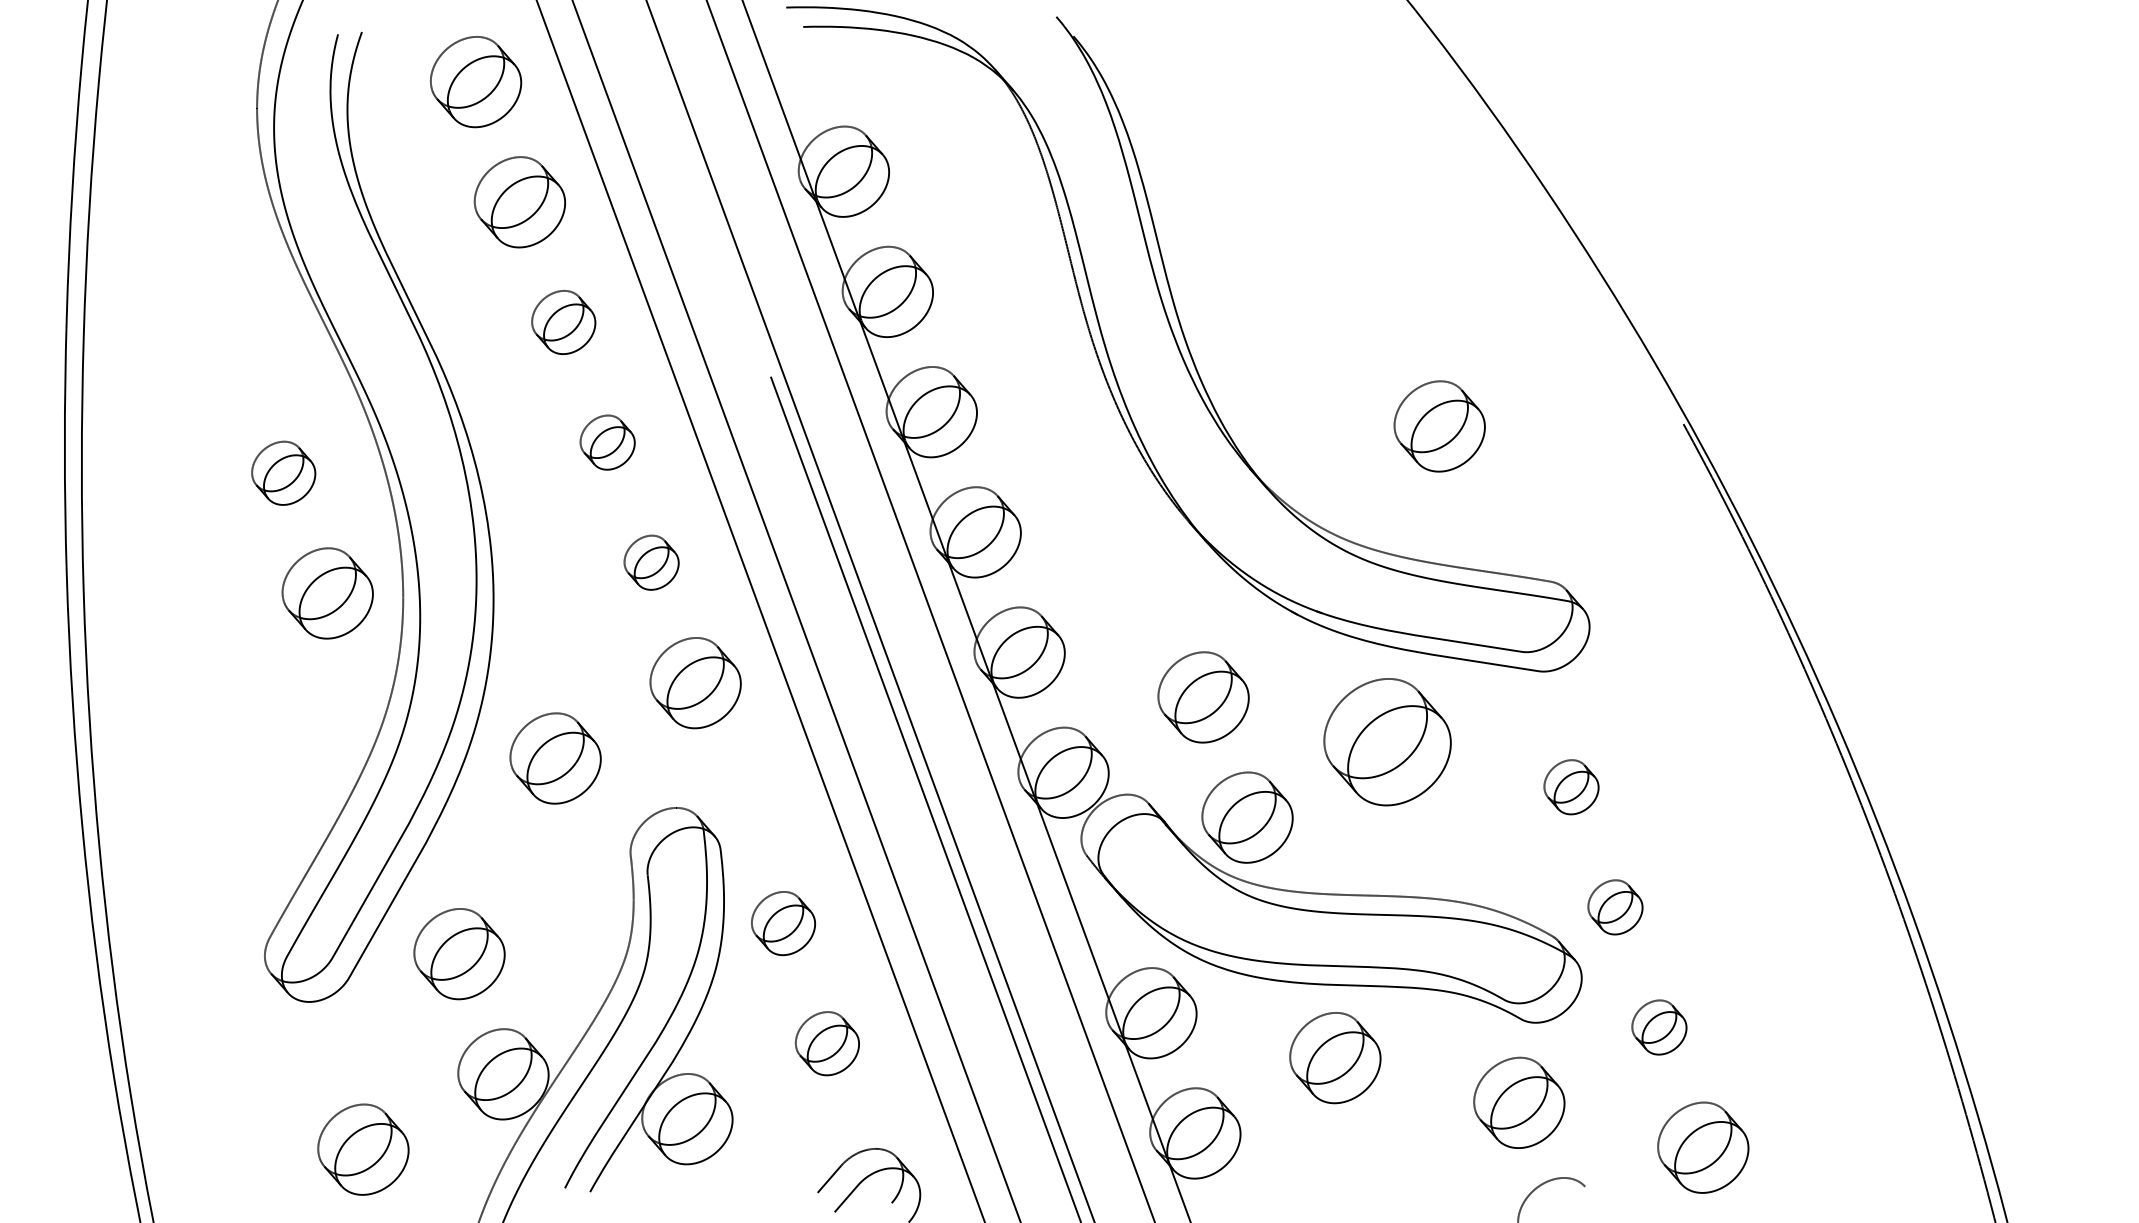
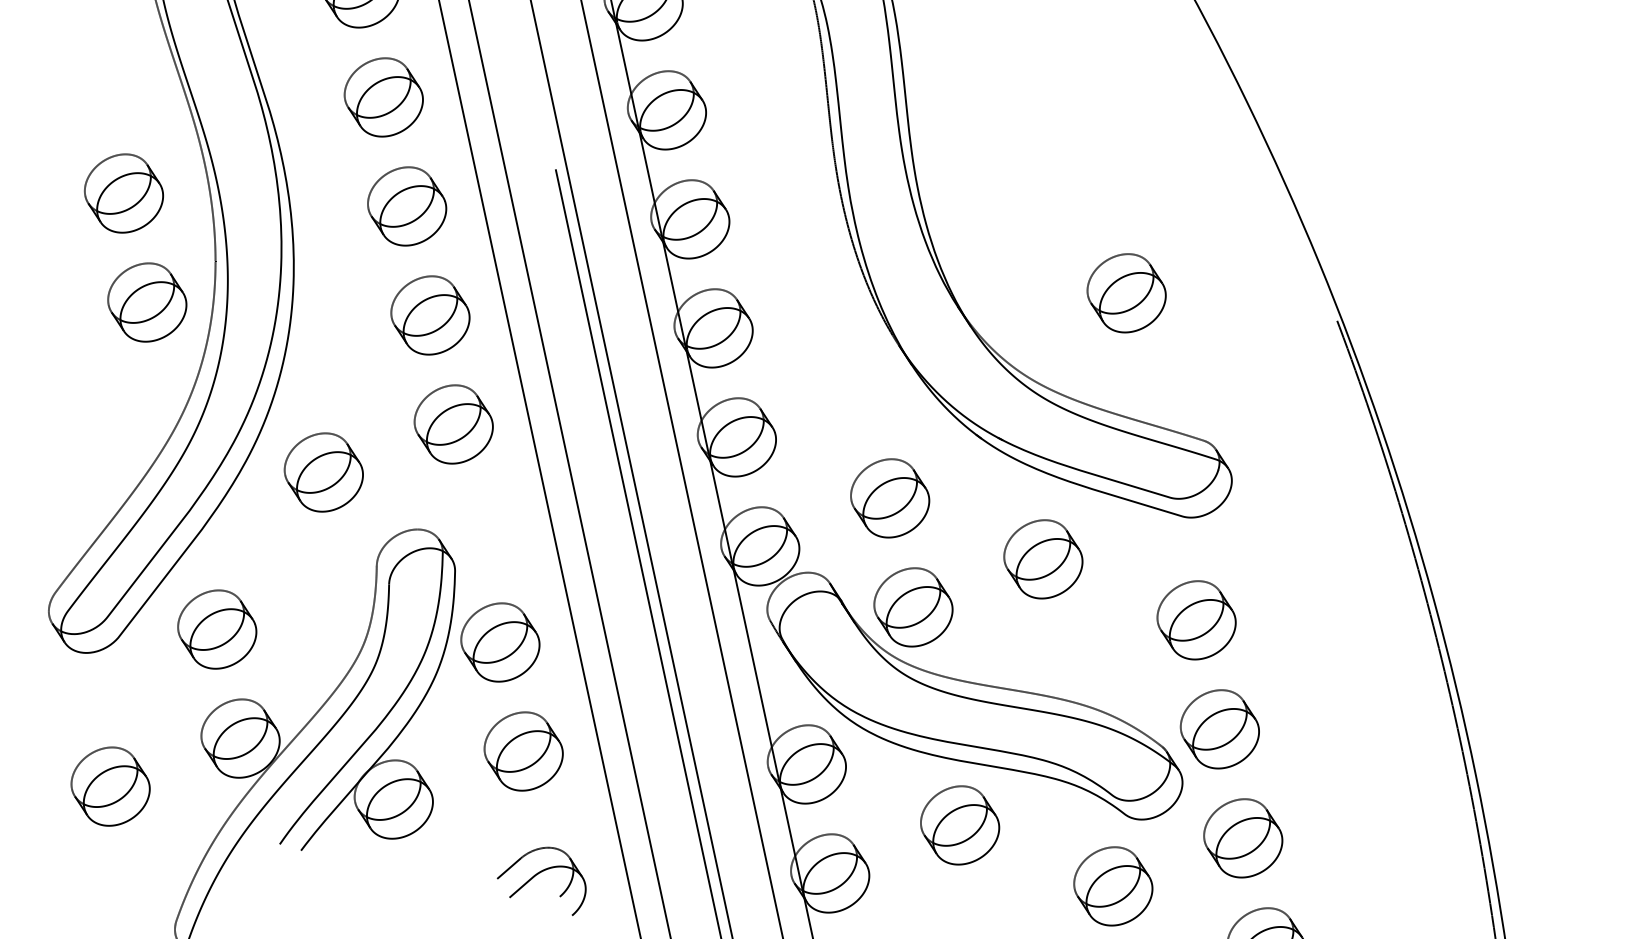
part: (563, 322) -> (383, 97), size x1.43
part: (607, 442) -> (406, 206), size x1.67
part: (283, 473) -> (123, 193), size x1.43
part: (651, 562) -> (430, 315), size x1.67
part: (1387, 742) -> (1043, 559), size x0.71
part: (1571, 787) -> (1196, 620), size x1.67
part: (1615, 907) -> (1219, 729), size x1.67
part: (783, 923) -> (500, 642), size x1.43
part: (1659, 1027) -> (1243, 838), size x1.67
part: (827, 1043) -> (523, 751), size x1.43

